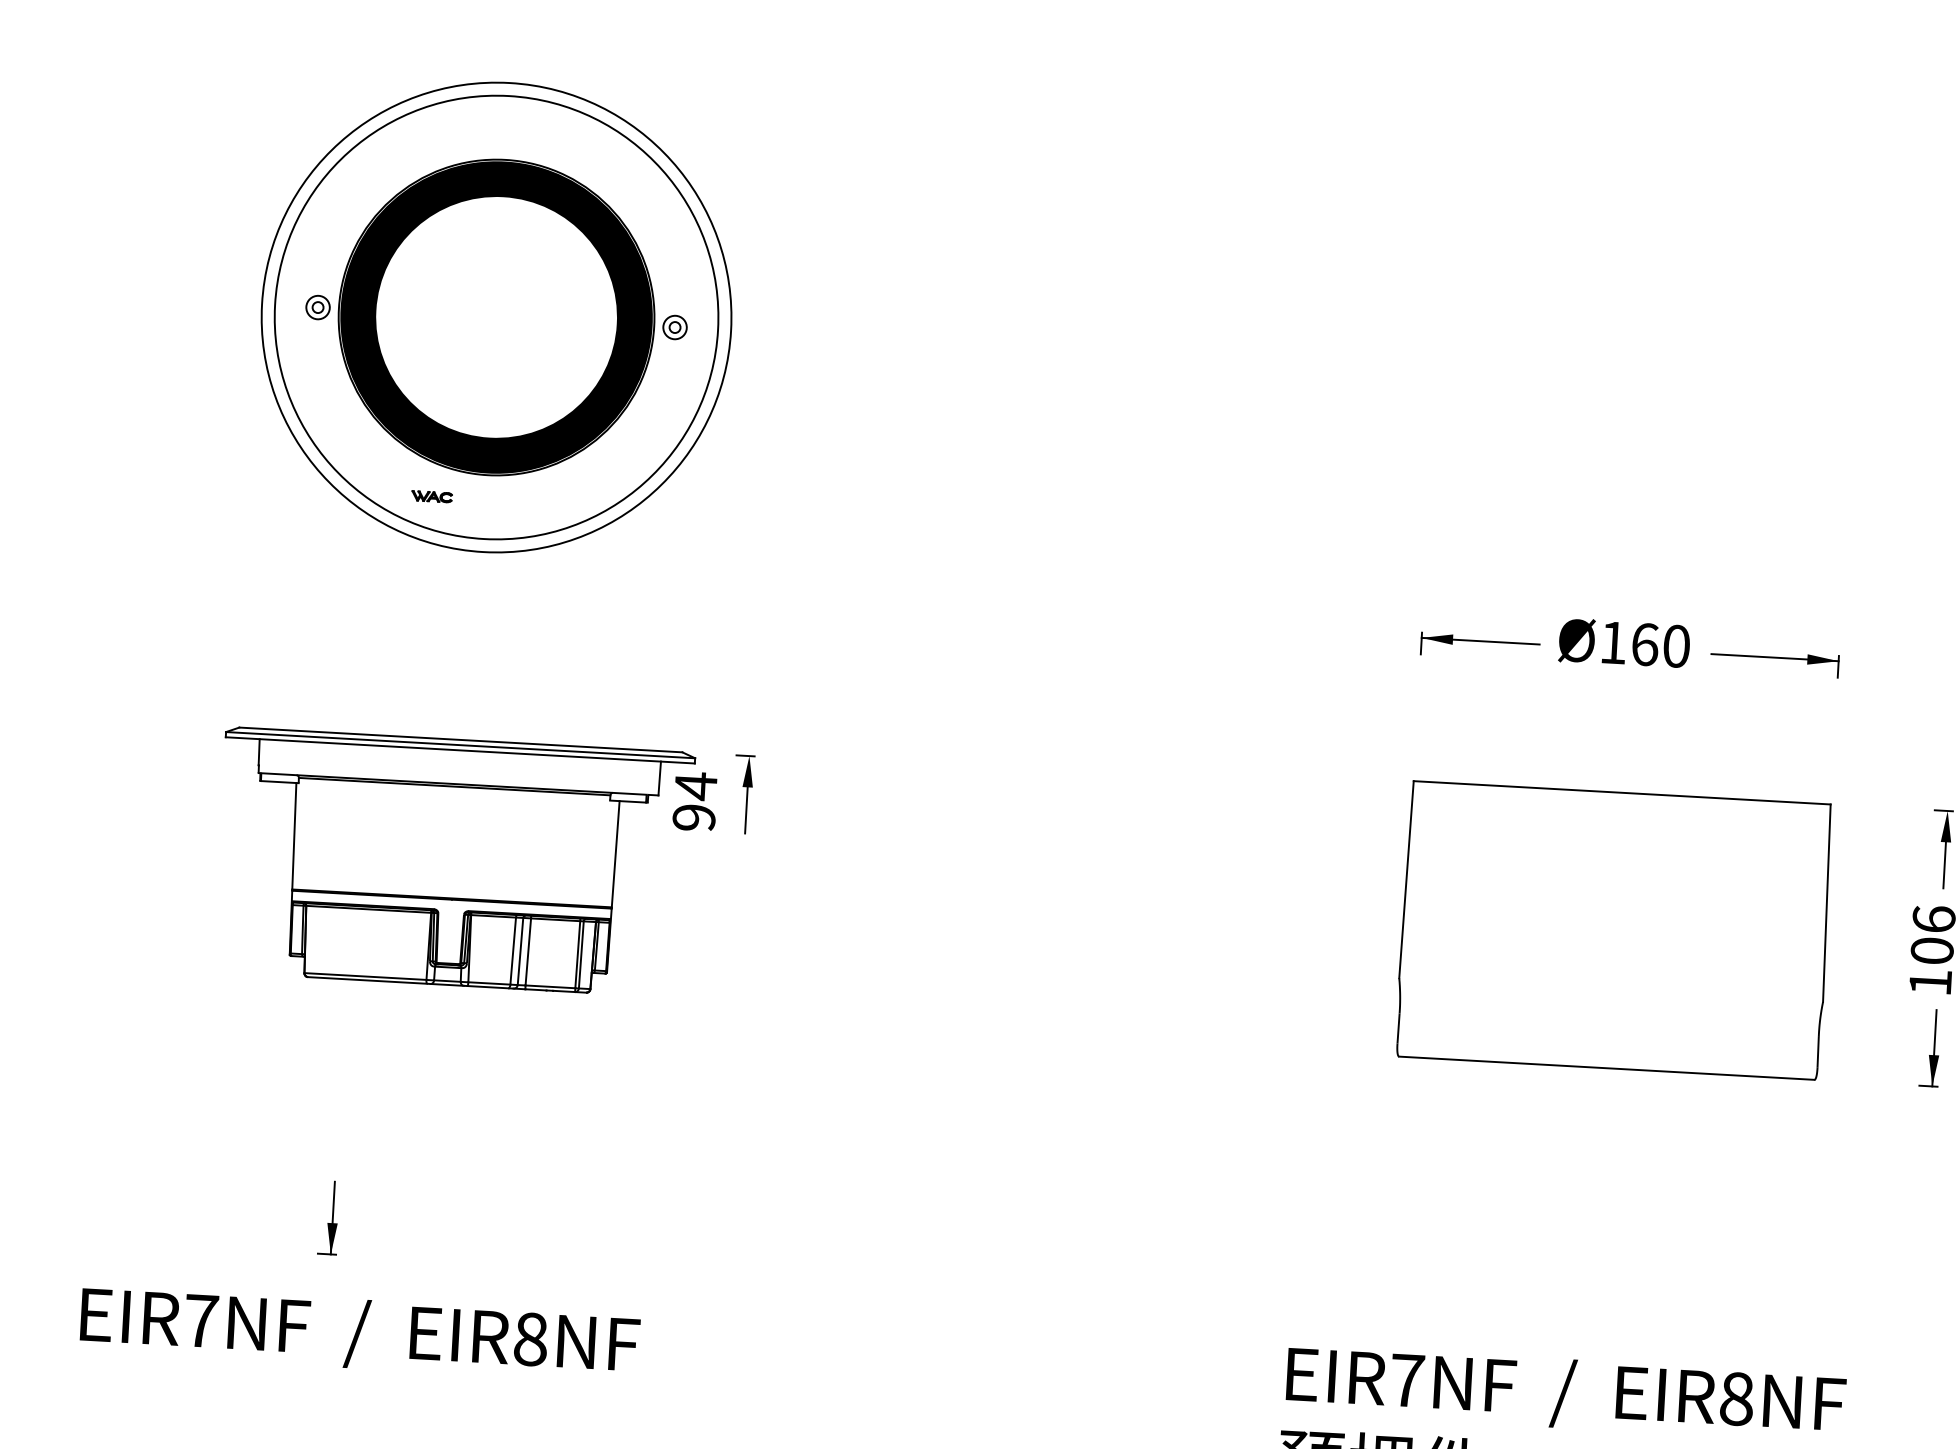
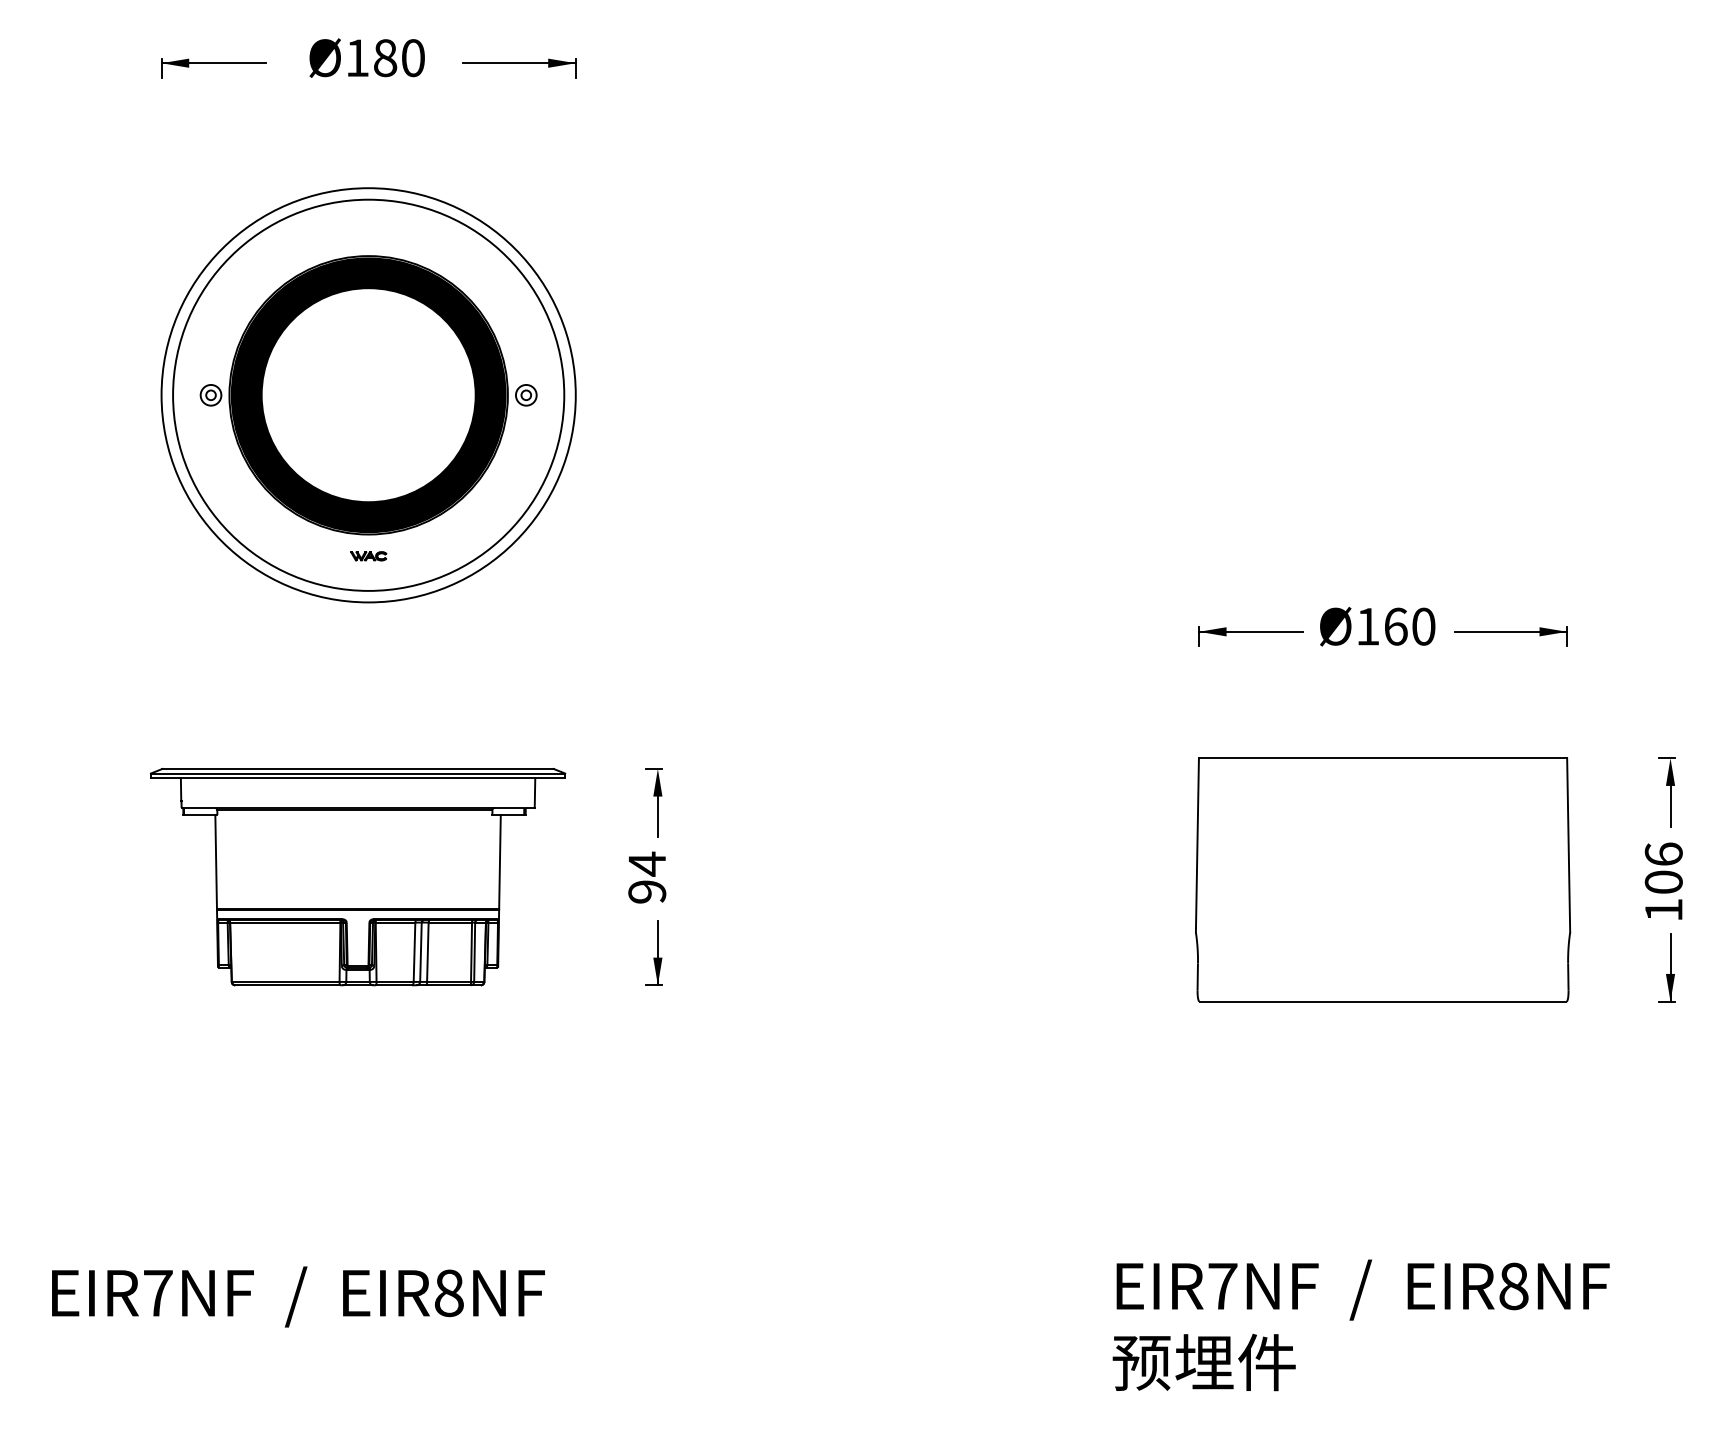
part: (431, 497) -> (368, 556), moved
part: (742, 793) -> (653, 802), moved
text: (695, 801) -> (647, 877), moved
part: (327, 1217) -> (653, 952), moved

